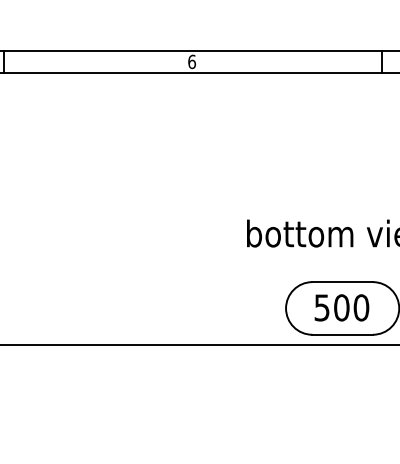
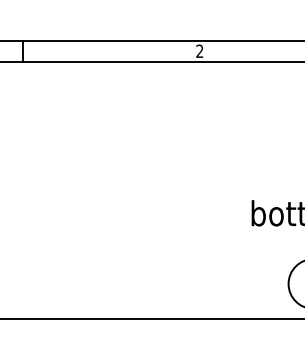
text: (192, 61) -> (200, 50), 6 -> 2

